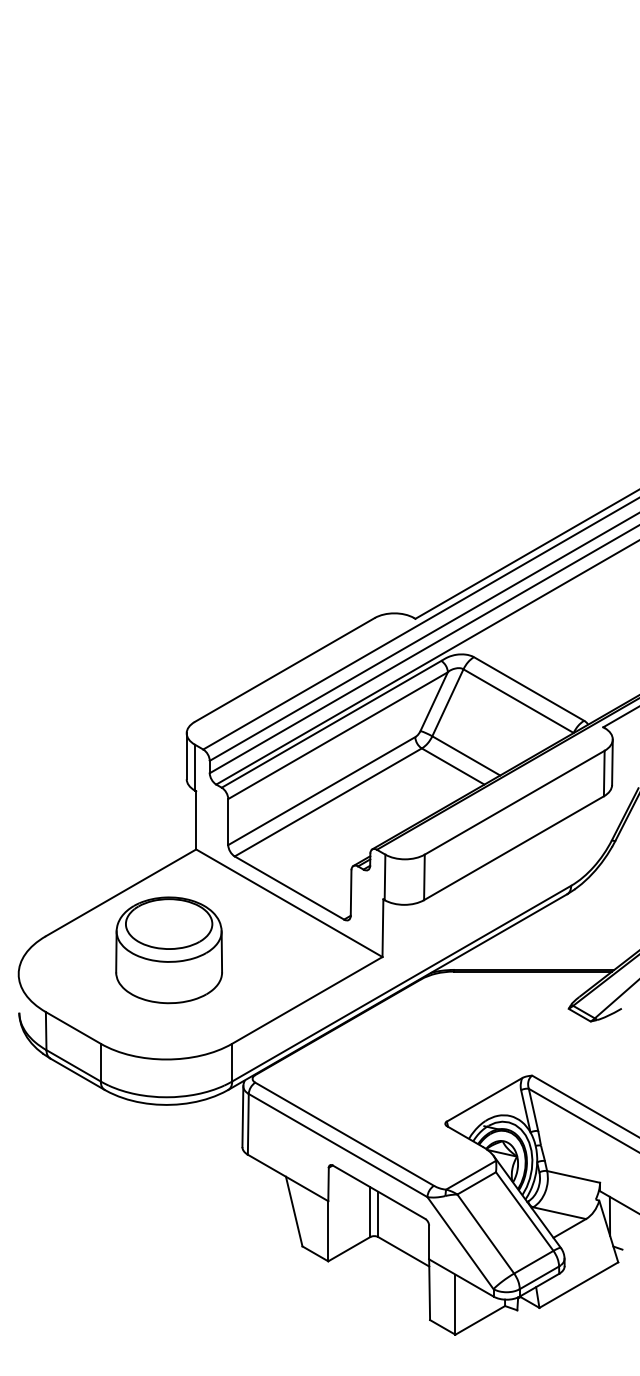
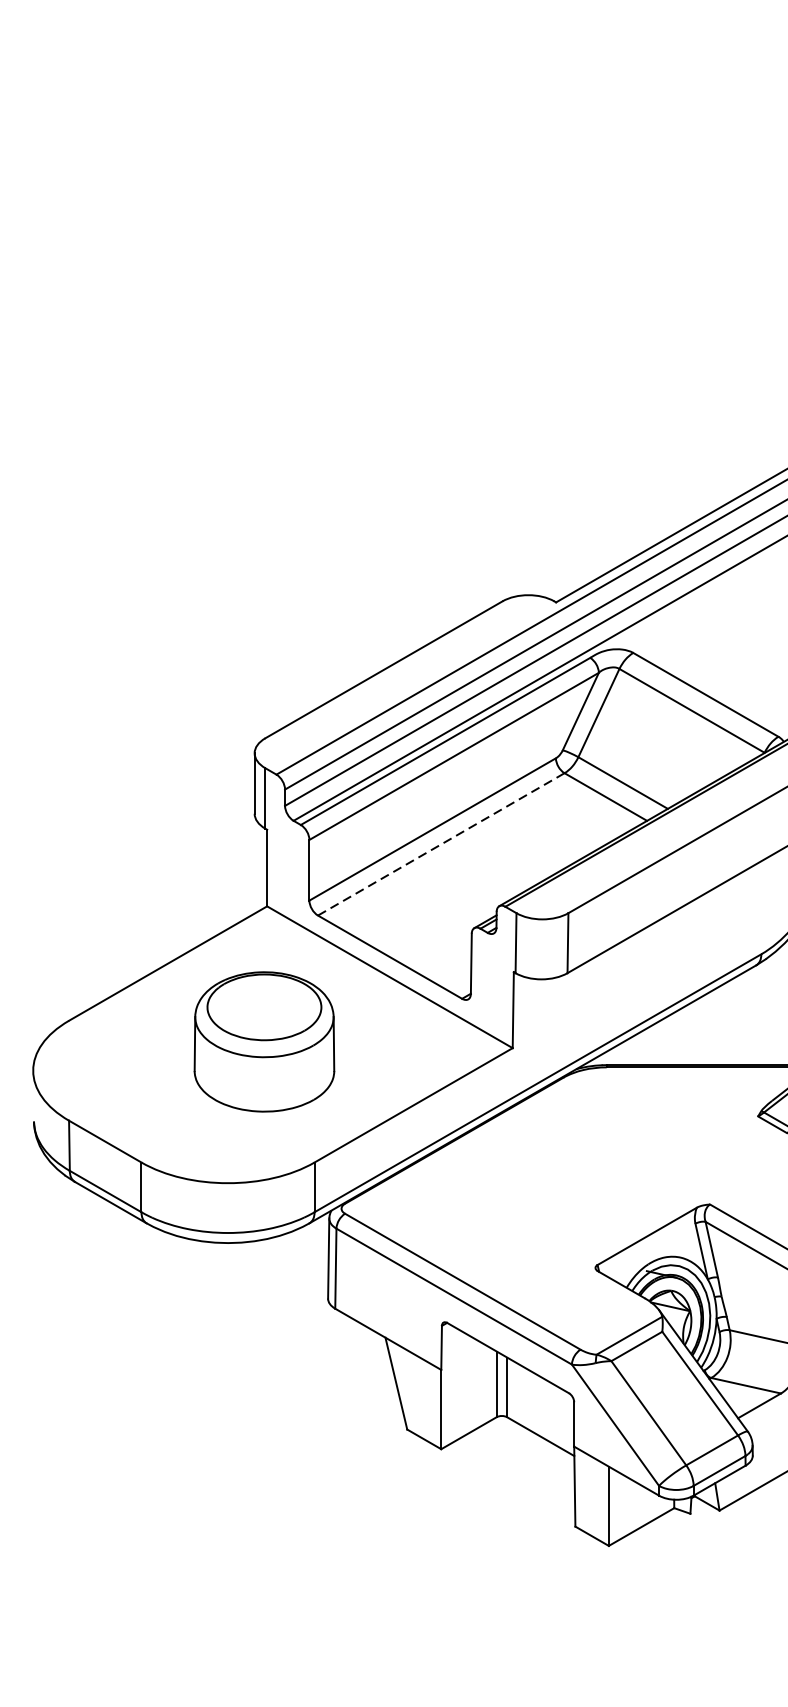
line: (328, 802) -> (441, 844), solid -> dashed
part: (168, 950) -> (263, 1042), moved

